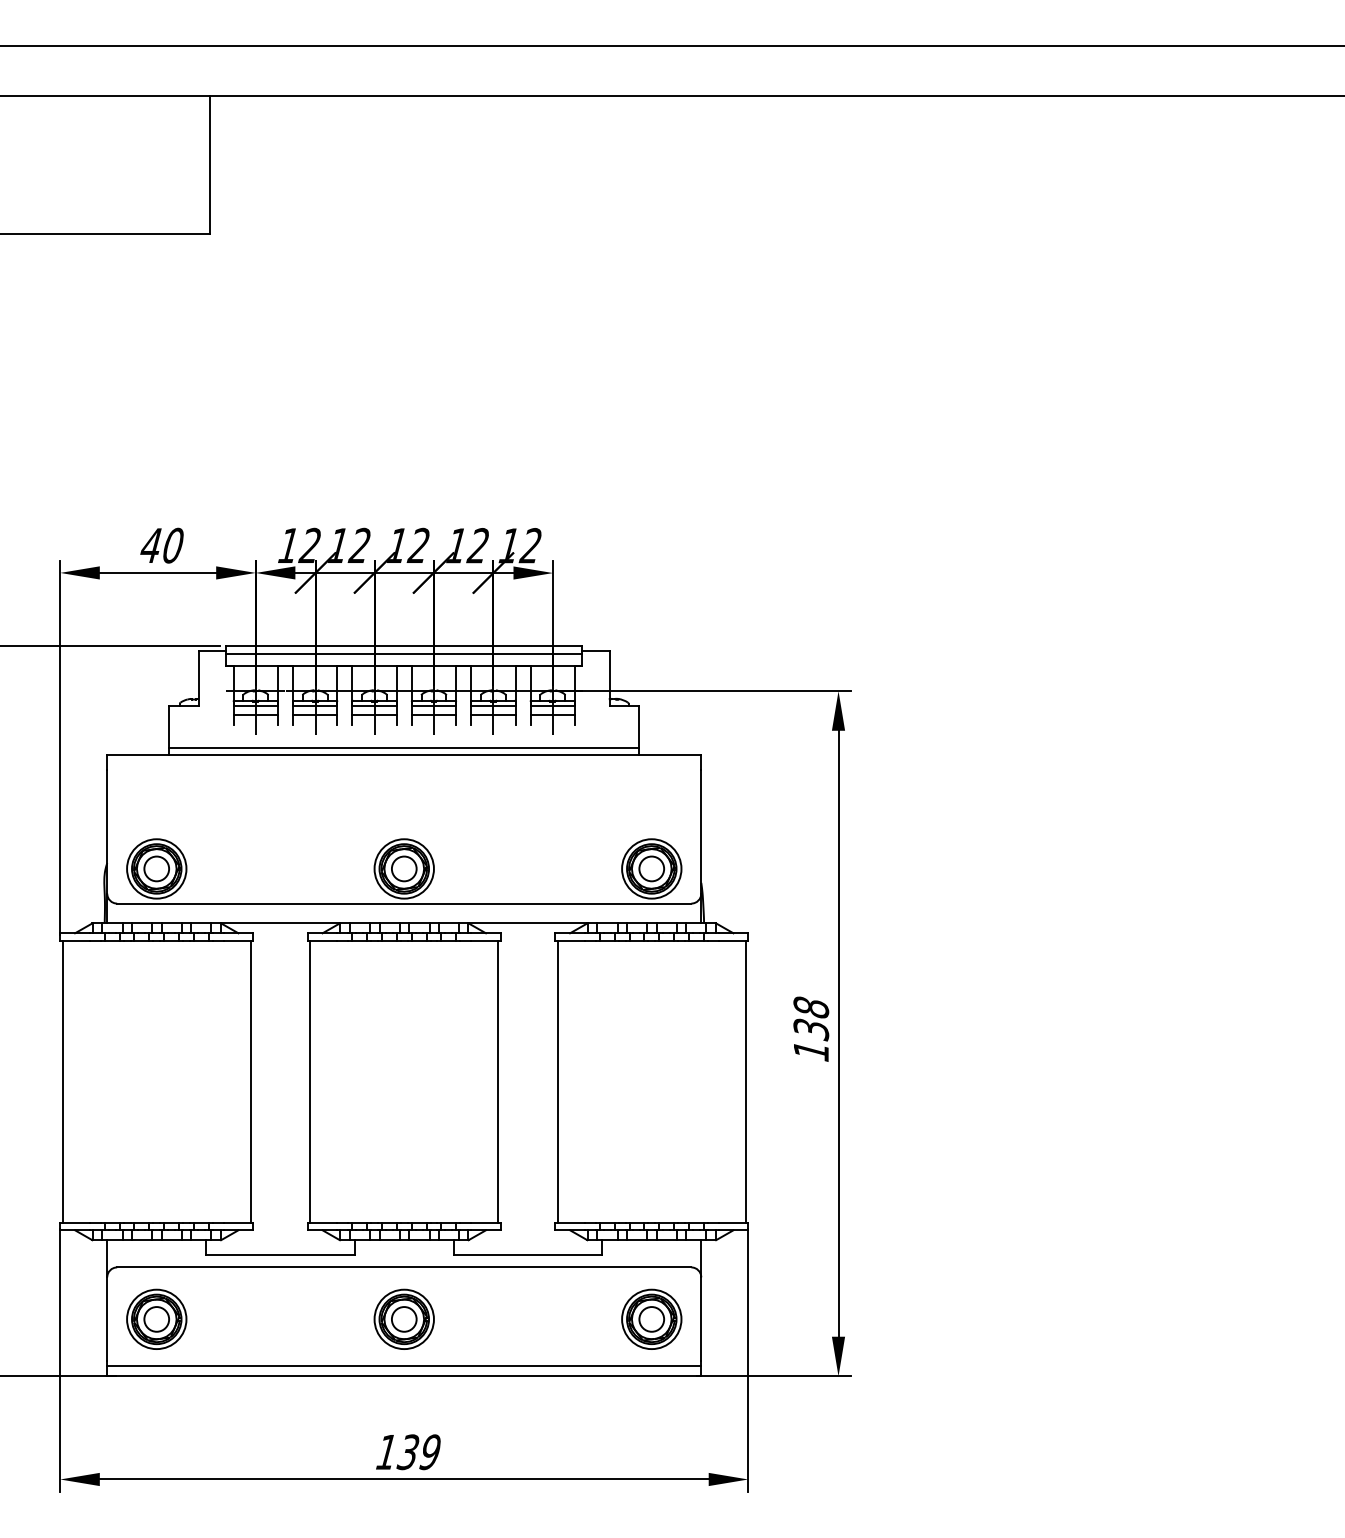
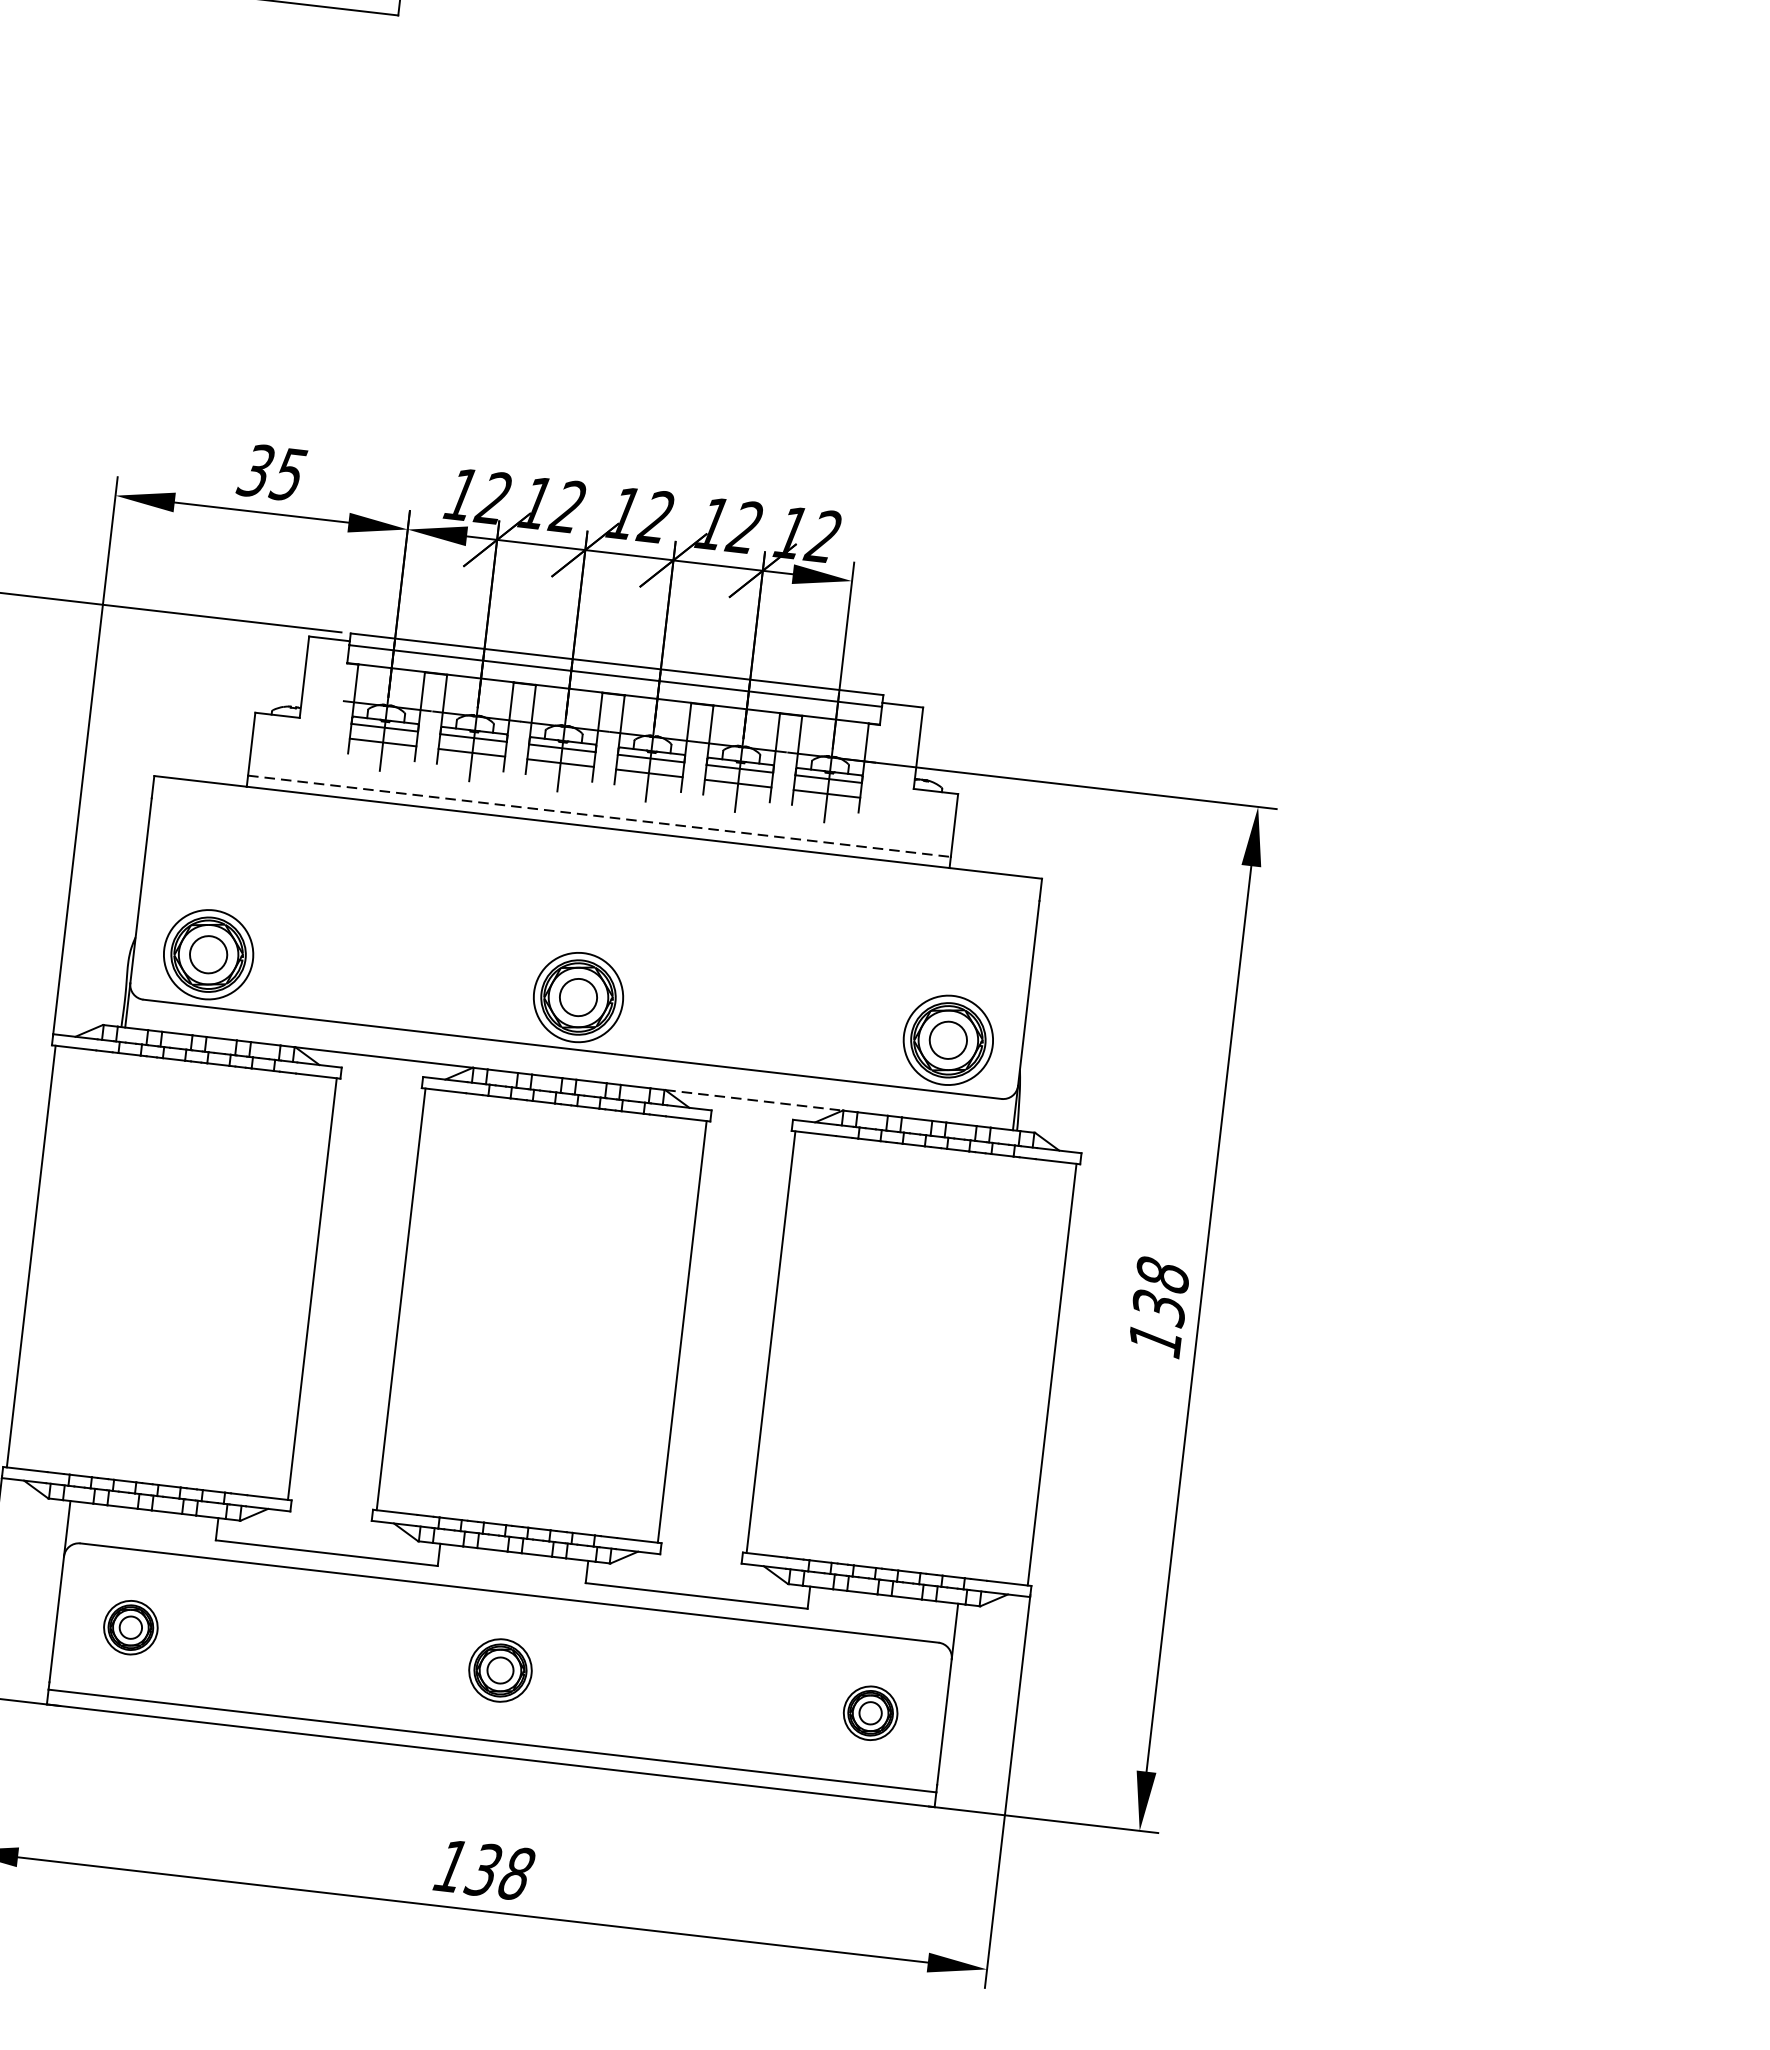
text: (161, 545) -> (271, 472), 40 -> 35
line: (404, 747) -> (599, 816), solid -> dashed
line: (528, 923) -> (754, 1100), solid -> dashed
part: (156, 1318) -> (130, 1626), size x0.6
part: (403, 1318) -> (499, 1669), size x0.7
part: (651, 1318) -> (870, 1712), size x0.6
text: (430, 1452) -> (516, 1874), 139 -> 138

